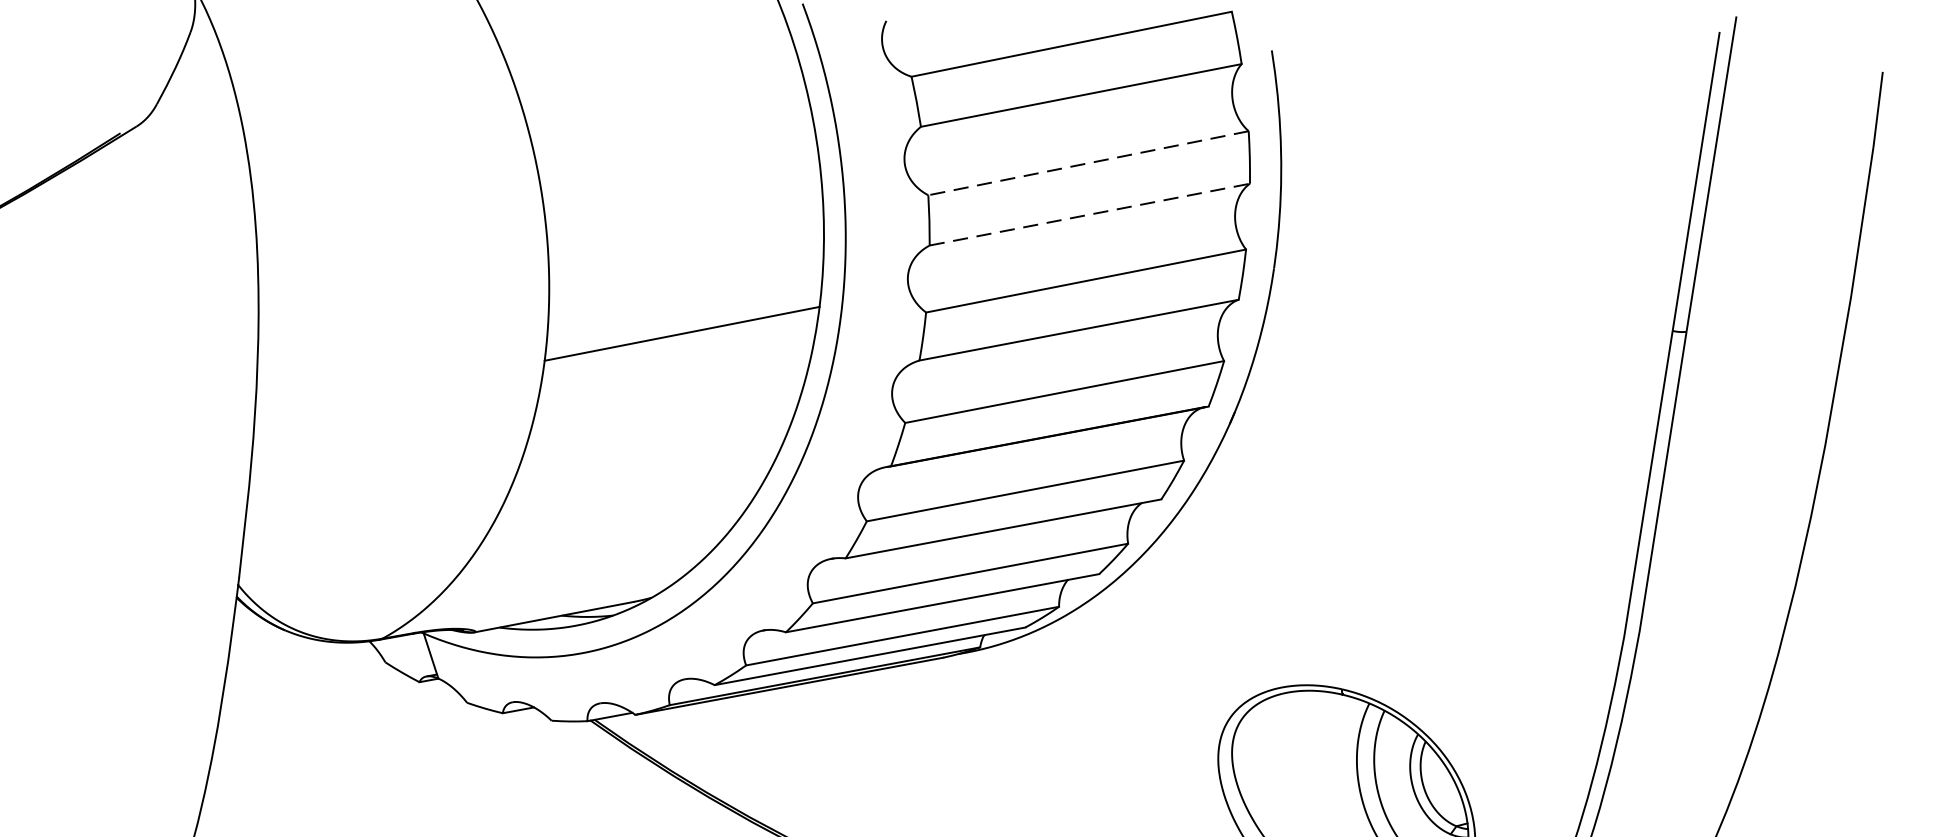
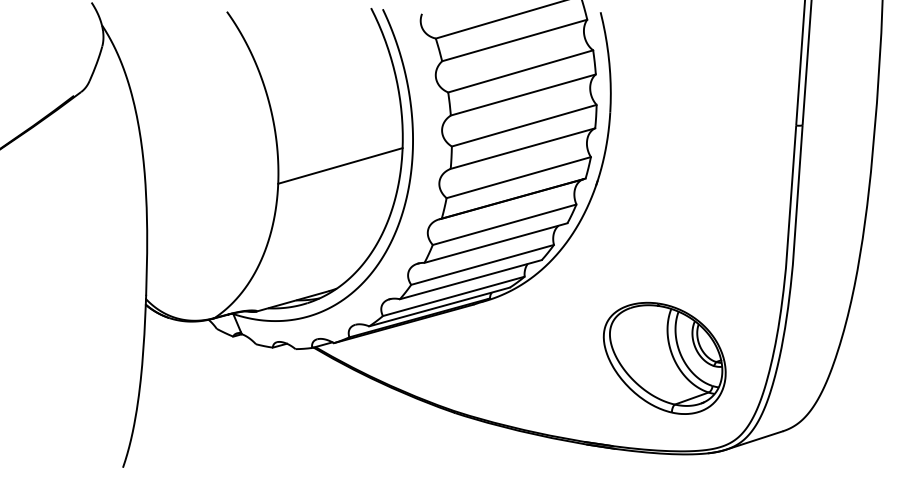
line: (1088, 163) -> (520, 71), dashed -> solid
line: (1090, 213) -> (523, 94), dashed -> solid

